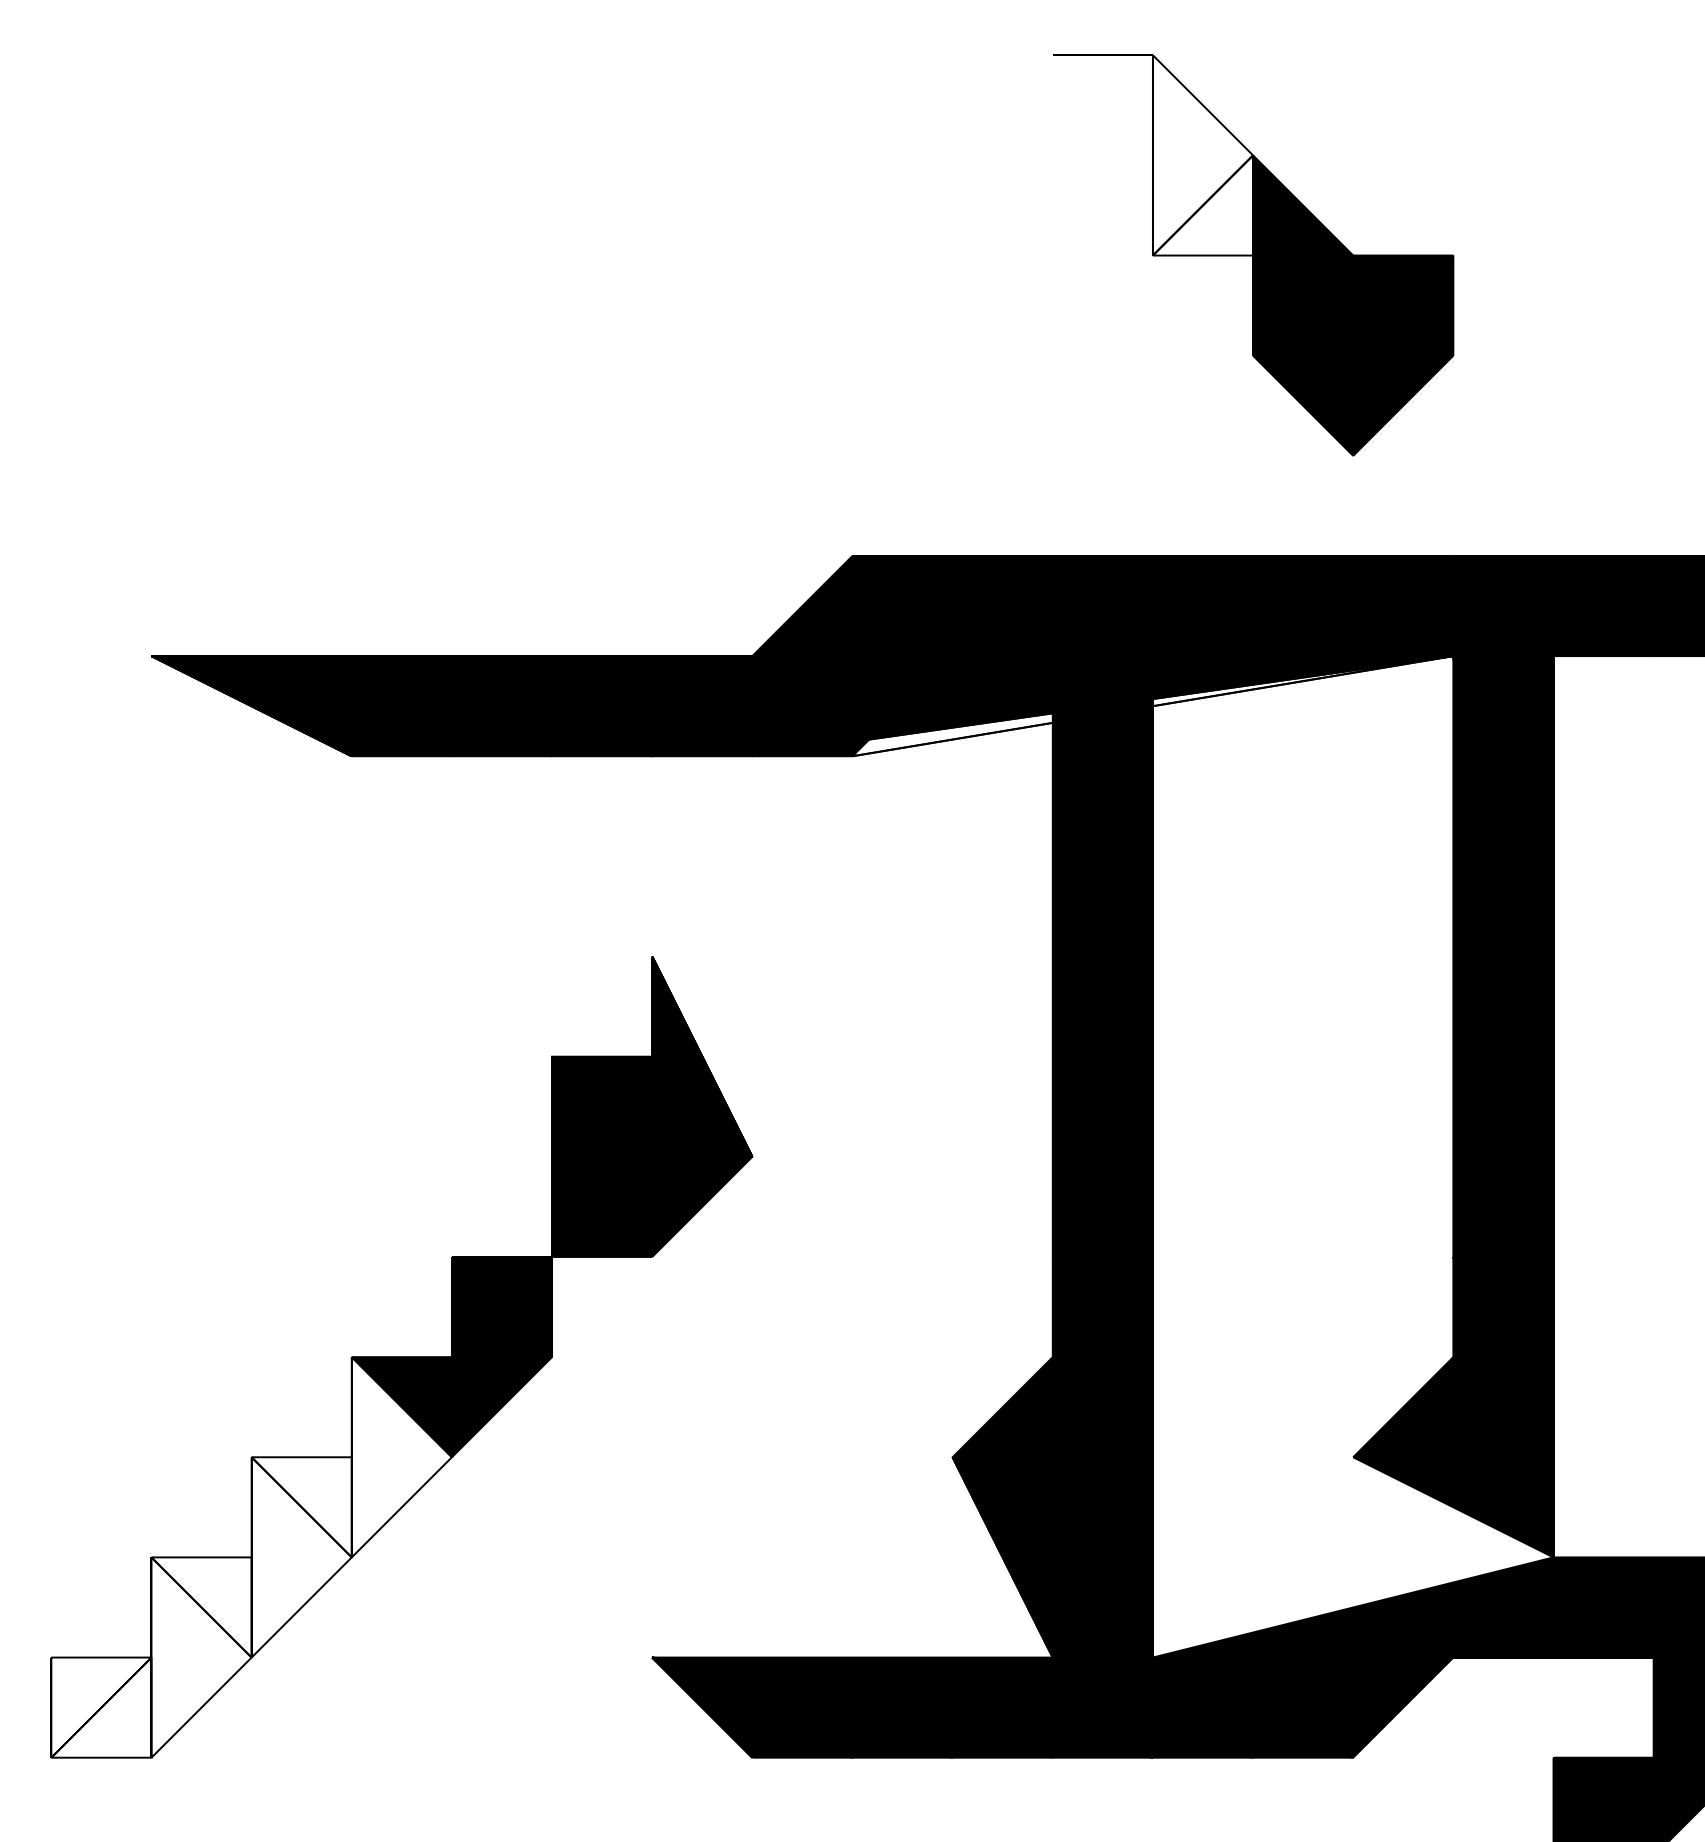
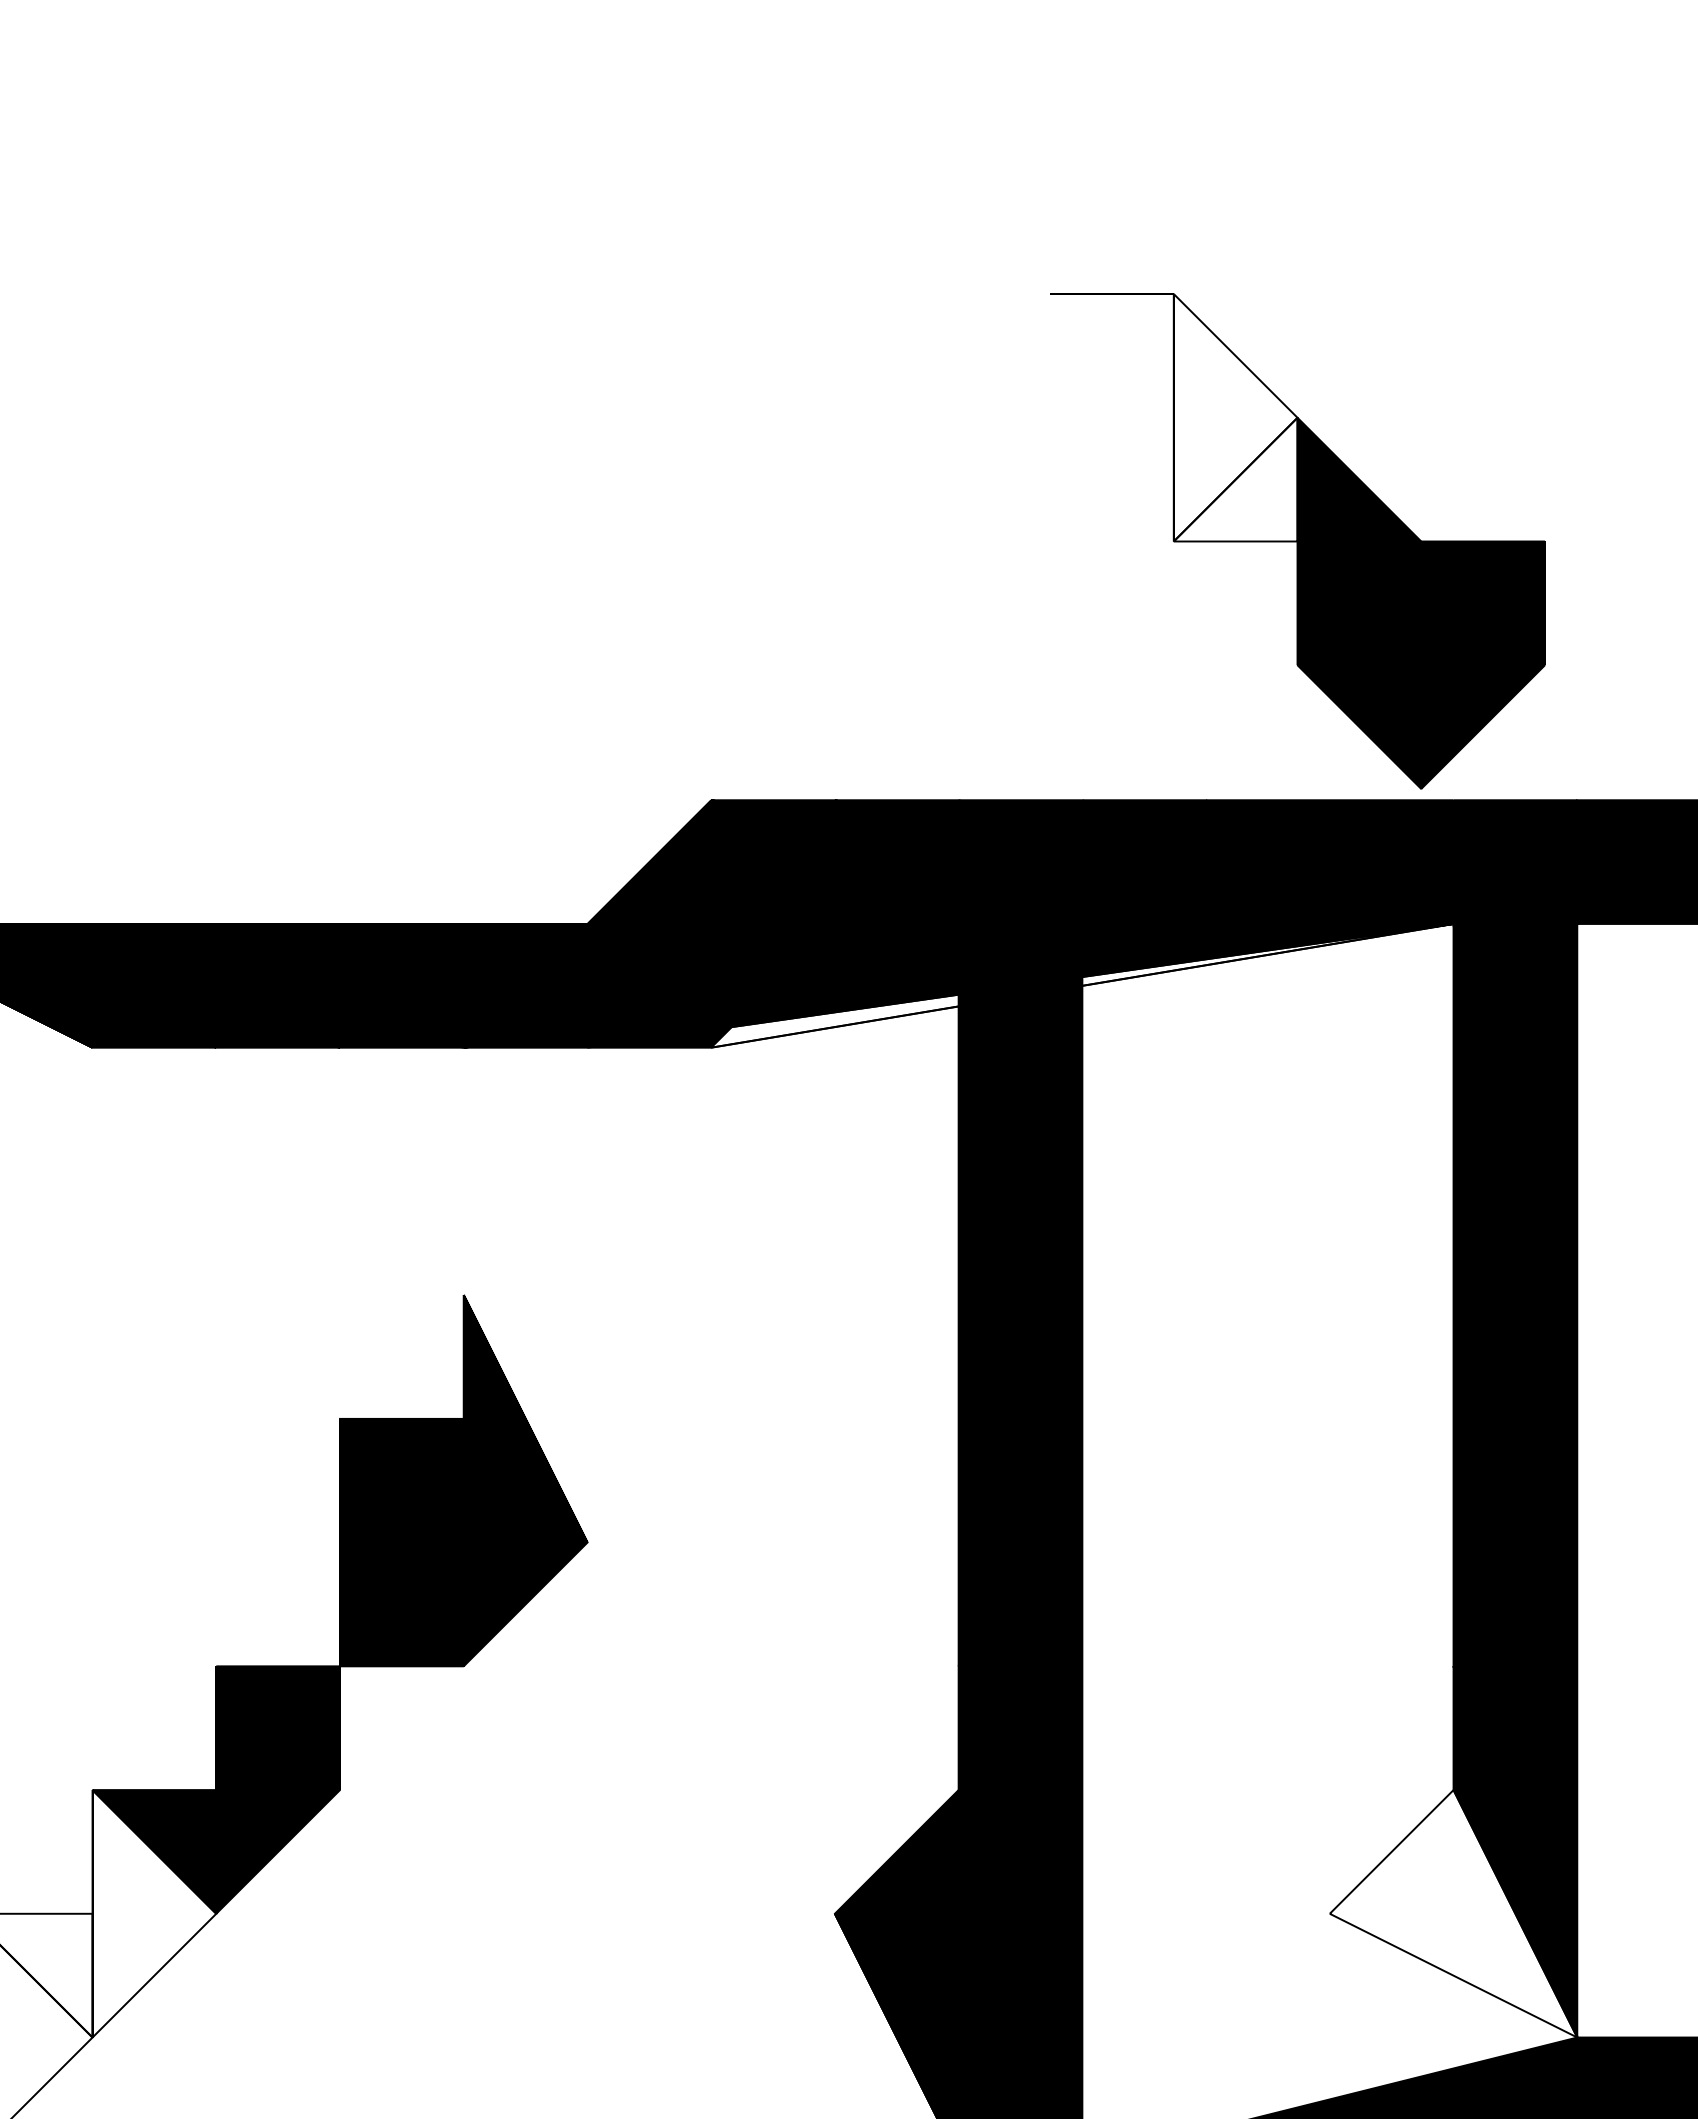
part: (1253, 255) -> (1298, 541), moved
fill: (1453, 1457) -> (1453, 1914), removed

